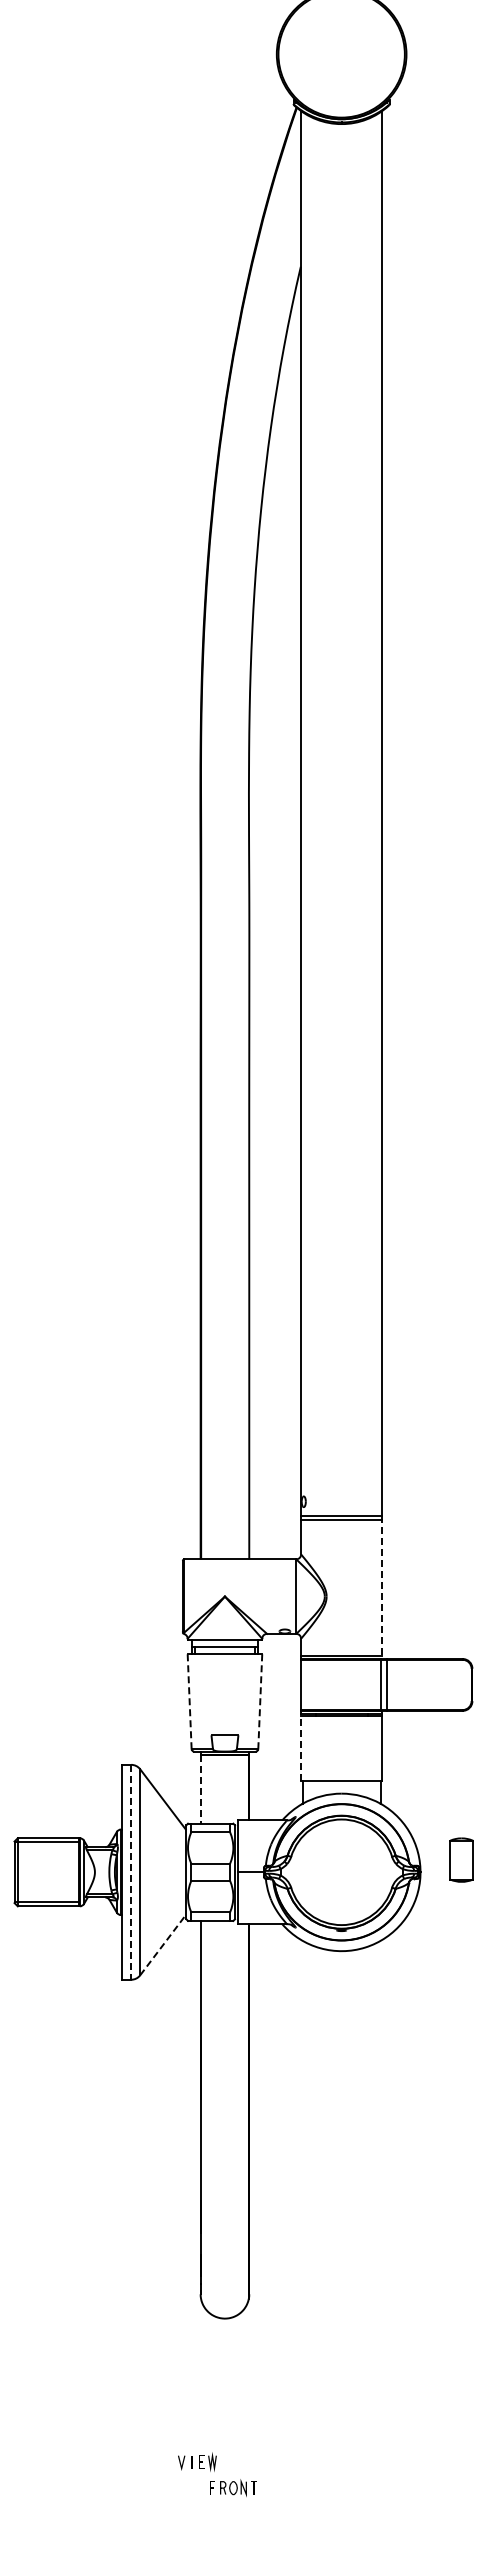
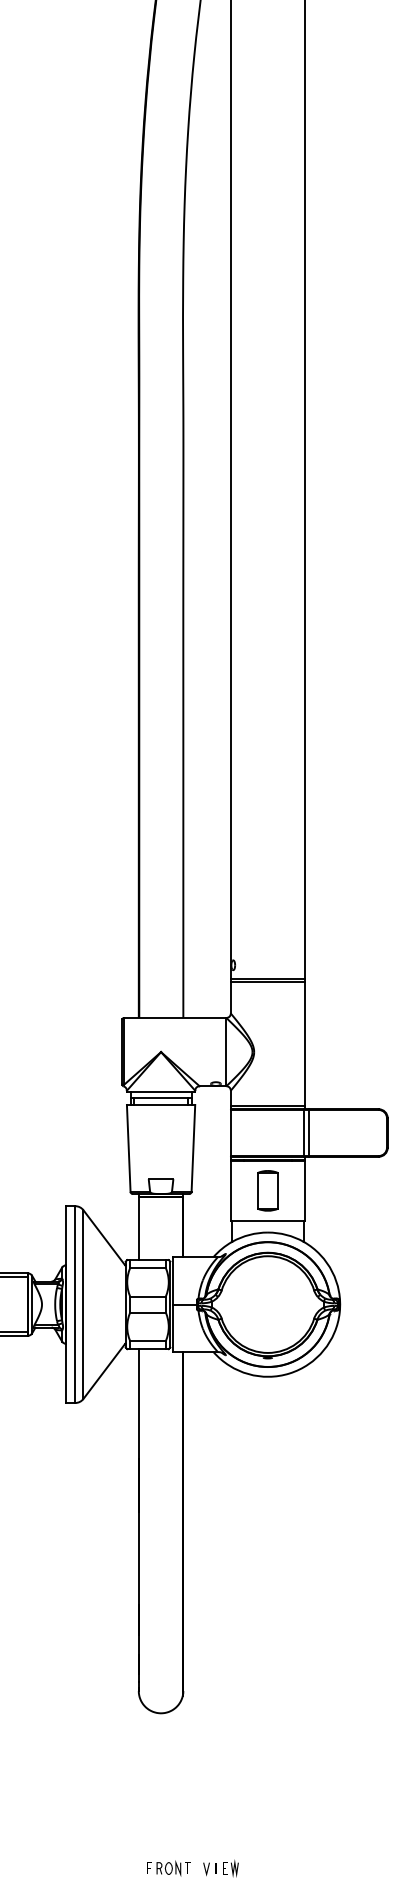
line: (382, 1588) -> (305, 1044), dashed -> solid
line: (189, 1702) -> (128, 1149), dashed -> solid
line: (260, 1702) -> (193, 1149), dashed -> solid
line: (301, 1747) -> (231, 1190), dashed -> solid
line: (200, 1789) -> (138, 1228), dashed -> solid
part: (461, 1859) -> (267, 1190), moved
line: (131, 1872) -> (75, 1304), dashed -> solid
line: (163, 1945) -> (104, 1371), dashed -> solid
part: (197, 2461) -> (221, 1867), moved

